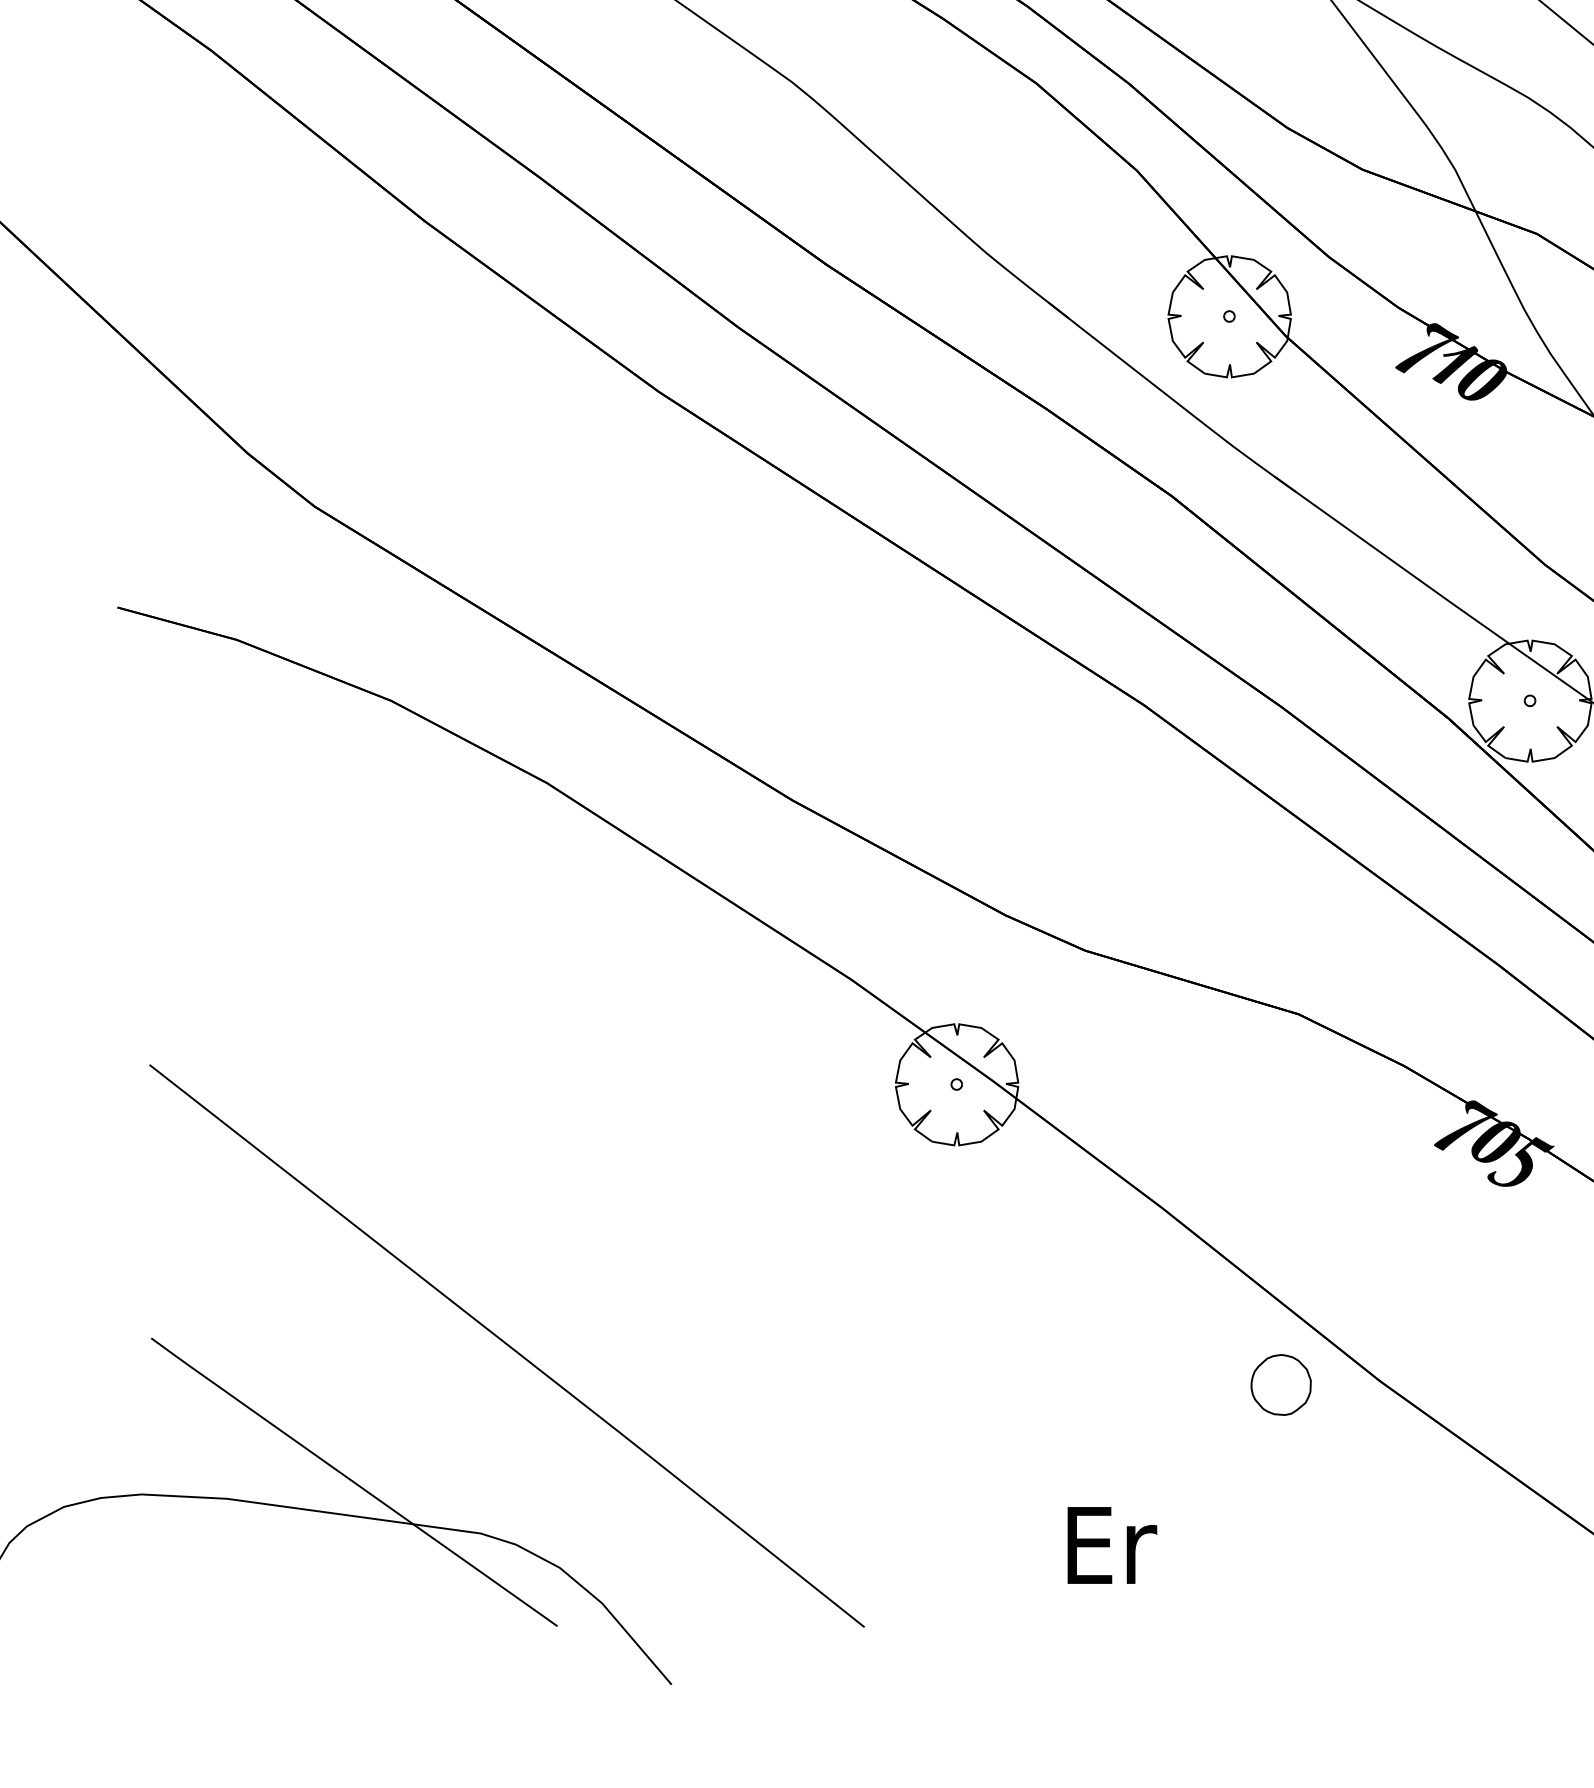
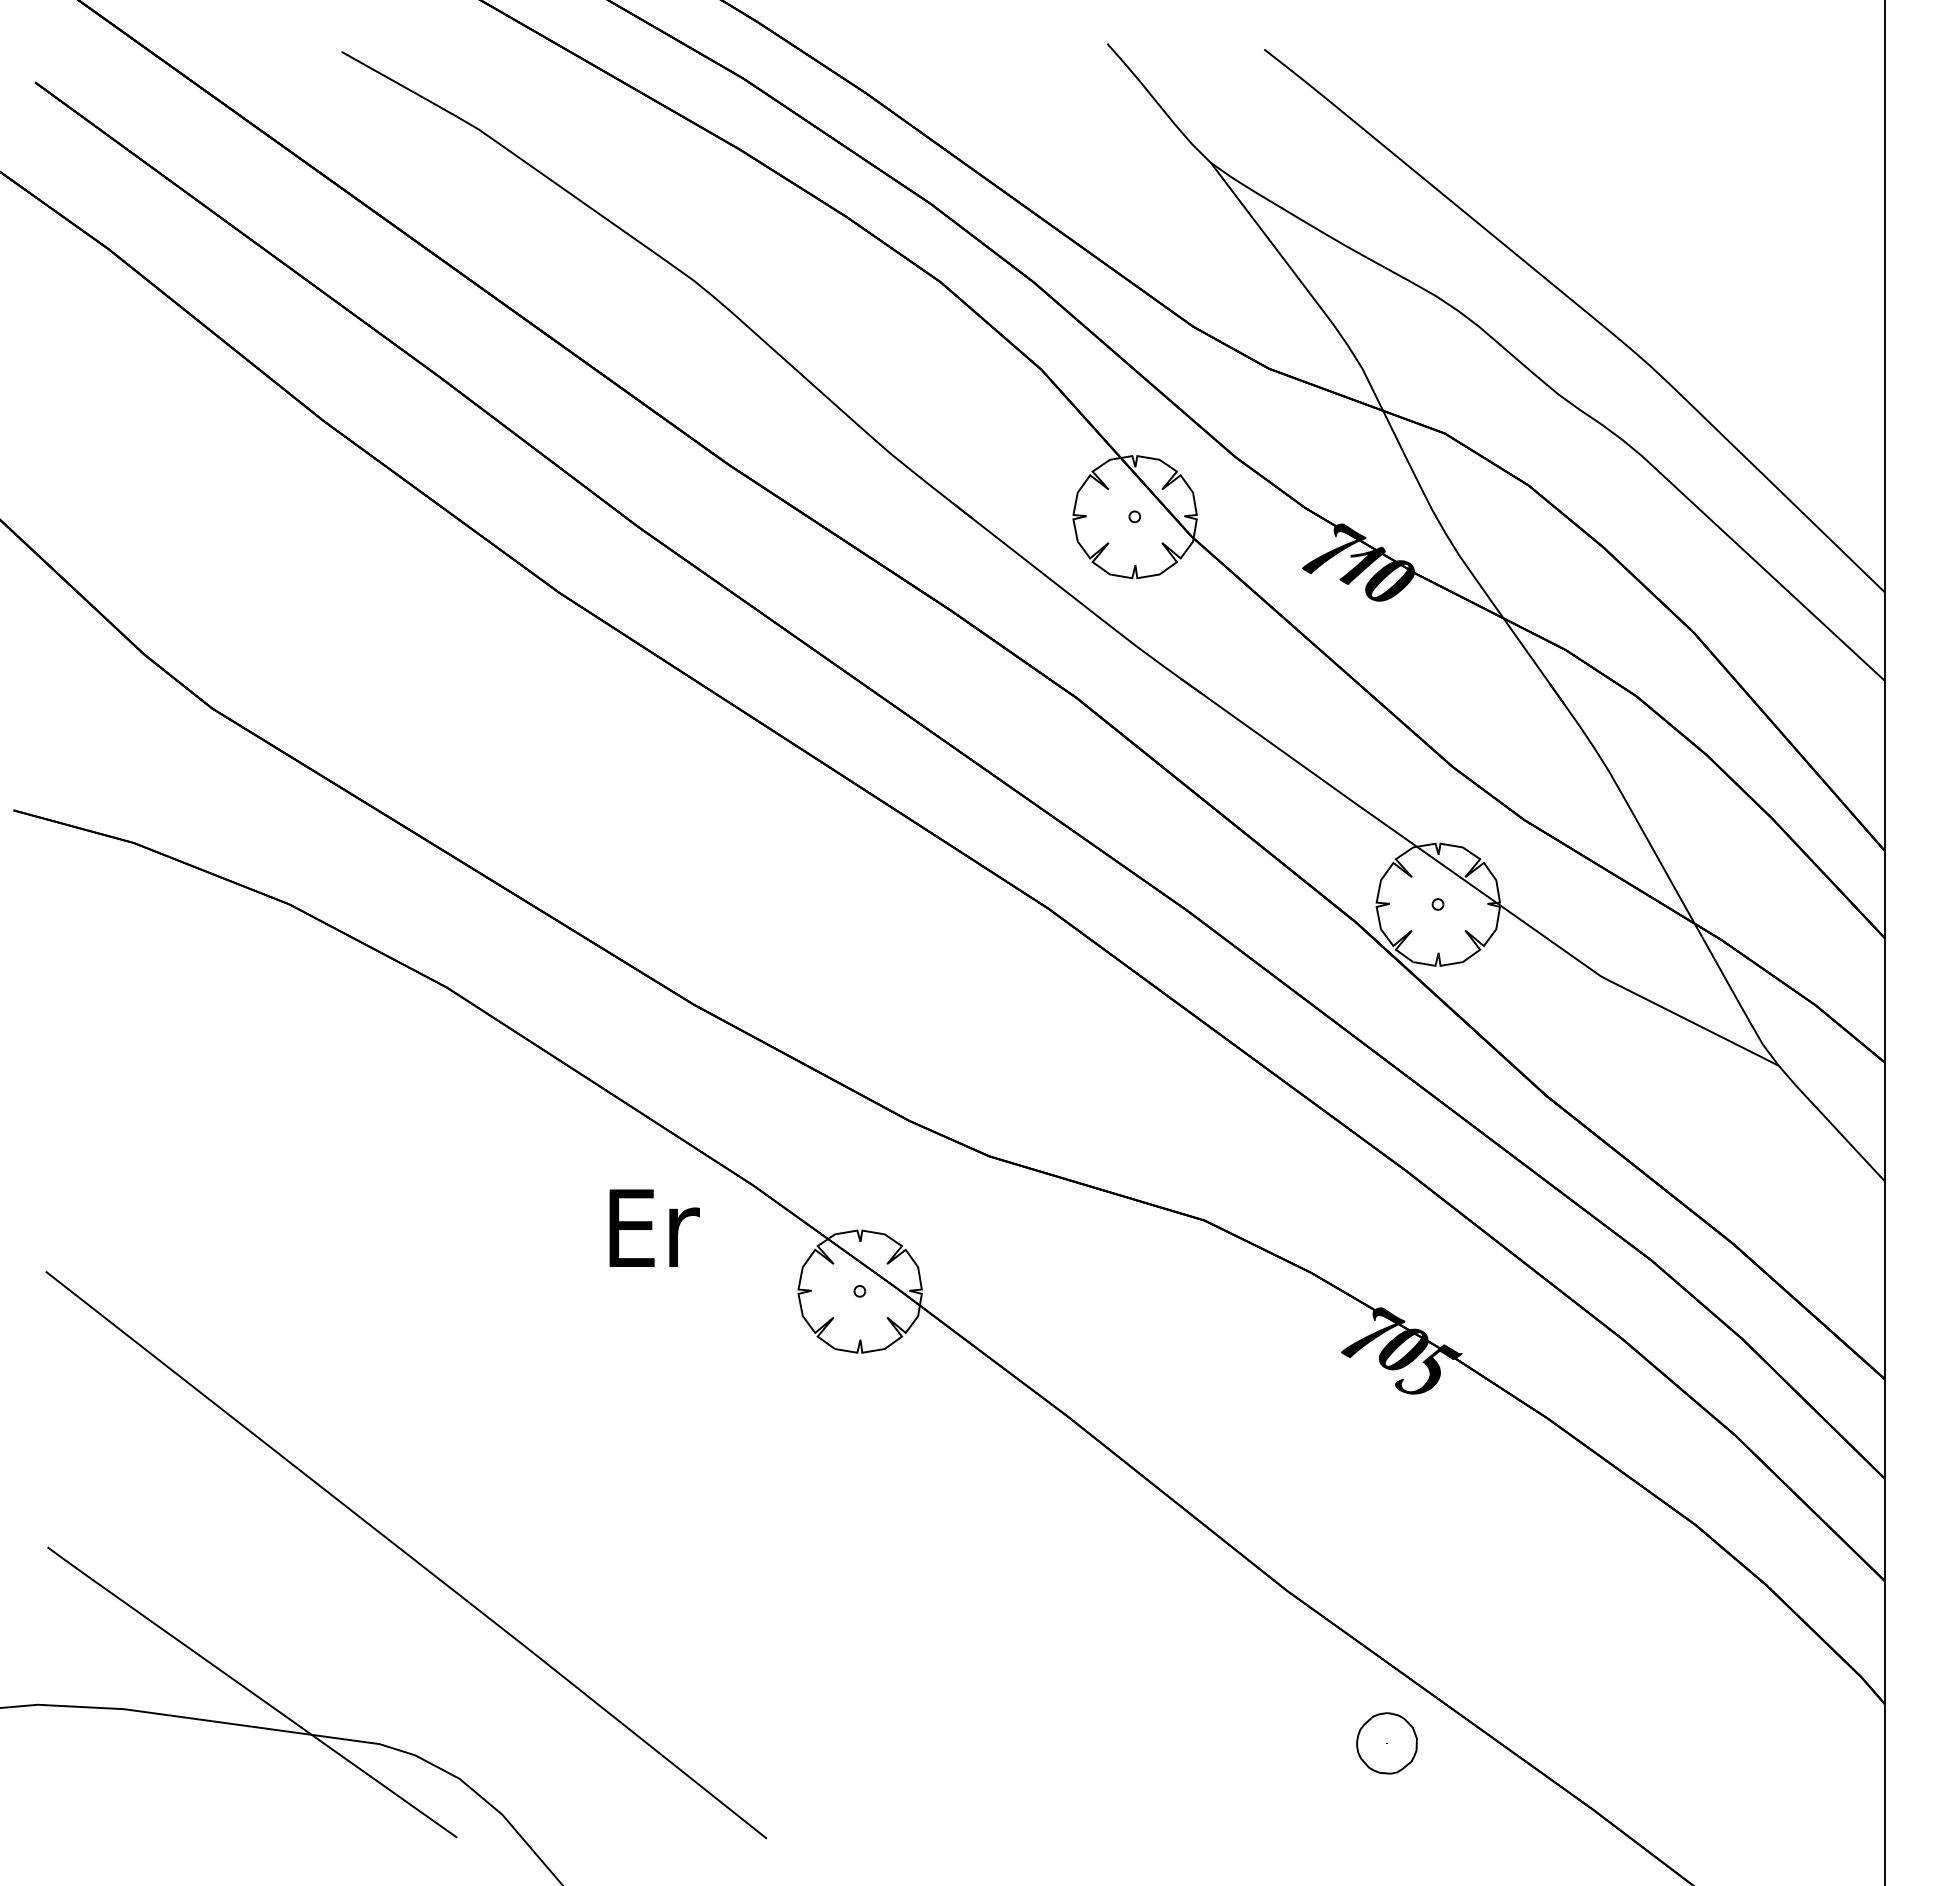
part: (1280, 1385) -> (1386, 1743), moved
text: (1112, 1544) -> (654, 1227), moved

